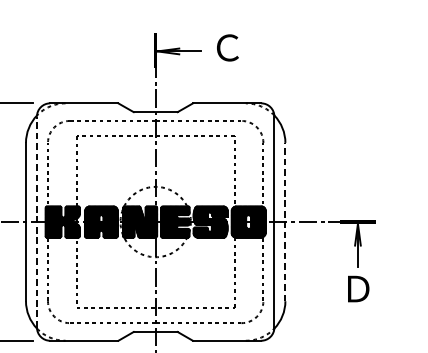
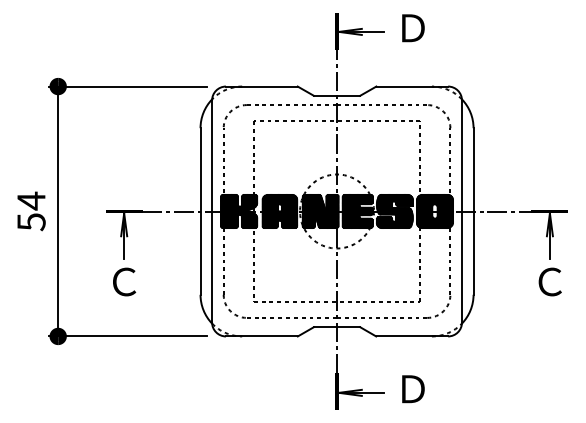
text: (227, 47) -> (412, 27), Ｃ -> Ｄ
line: (37, 222) -> (212, 211), dashed -> solid
line: (285, 222) -> (473, 211), dashed -> solid
text: (357, 288) -> (549, 281), Ｄ -> Ｃ

